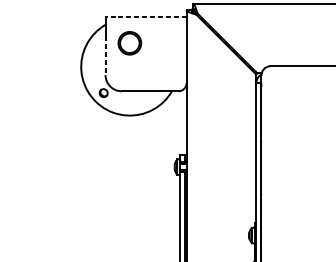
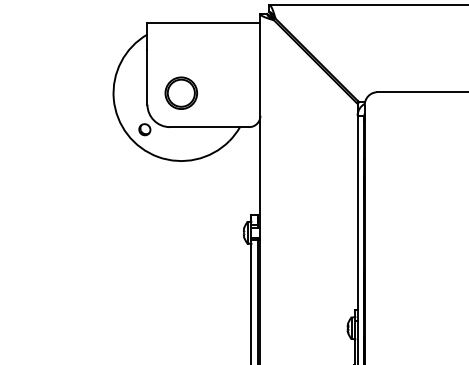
line: (145, 16) -> (203, 23), dashed -> solid
part: (129, 42) -> (180, 92), moved
line: (105, 55) -> (147, 77), dashed -> solid

